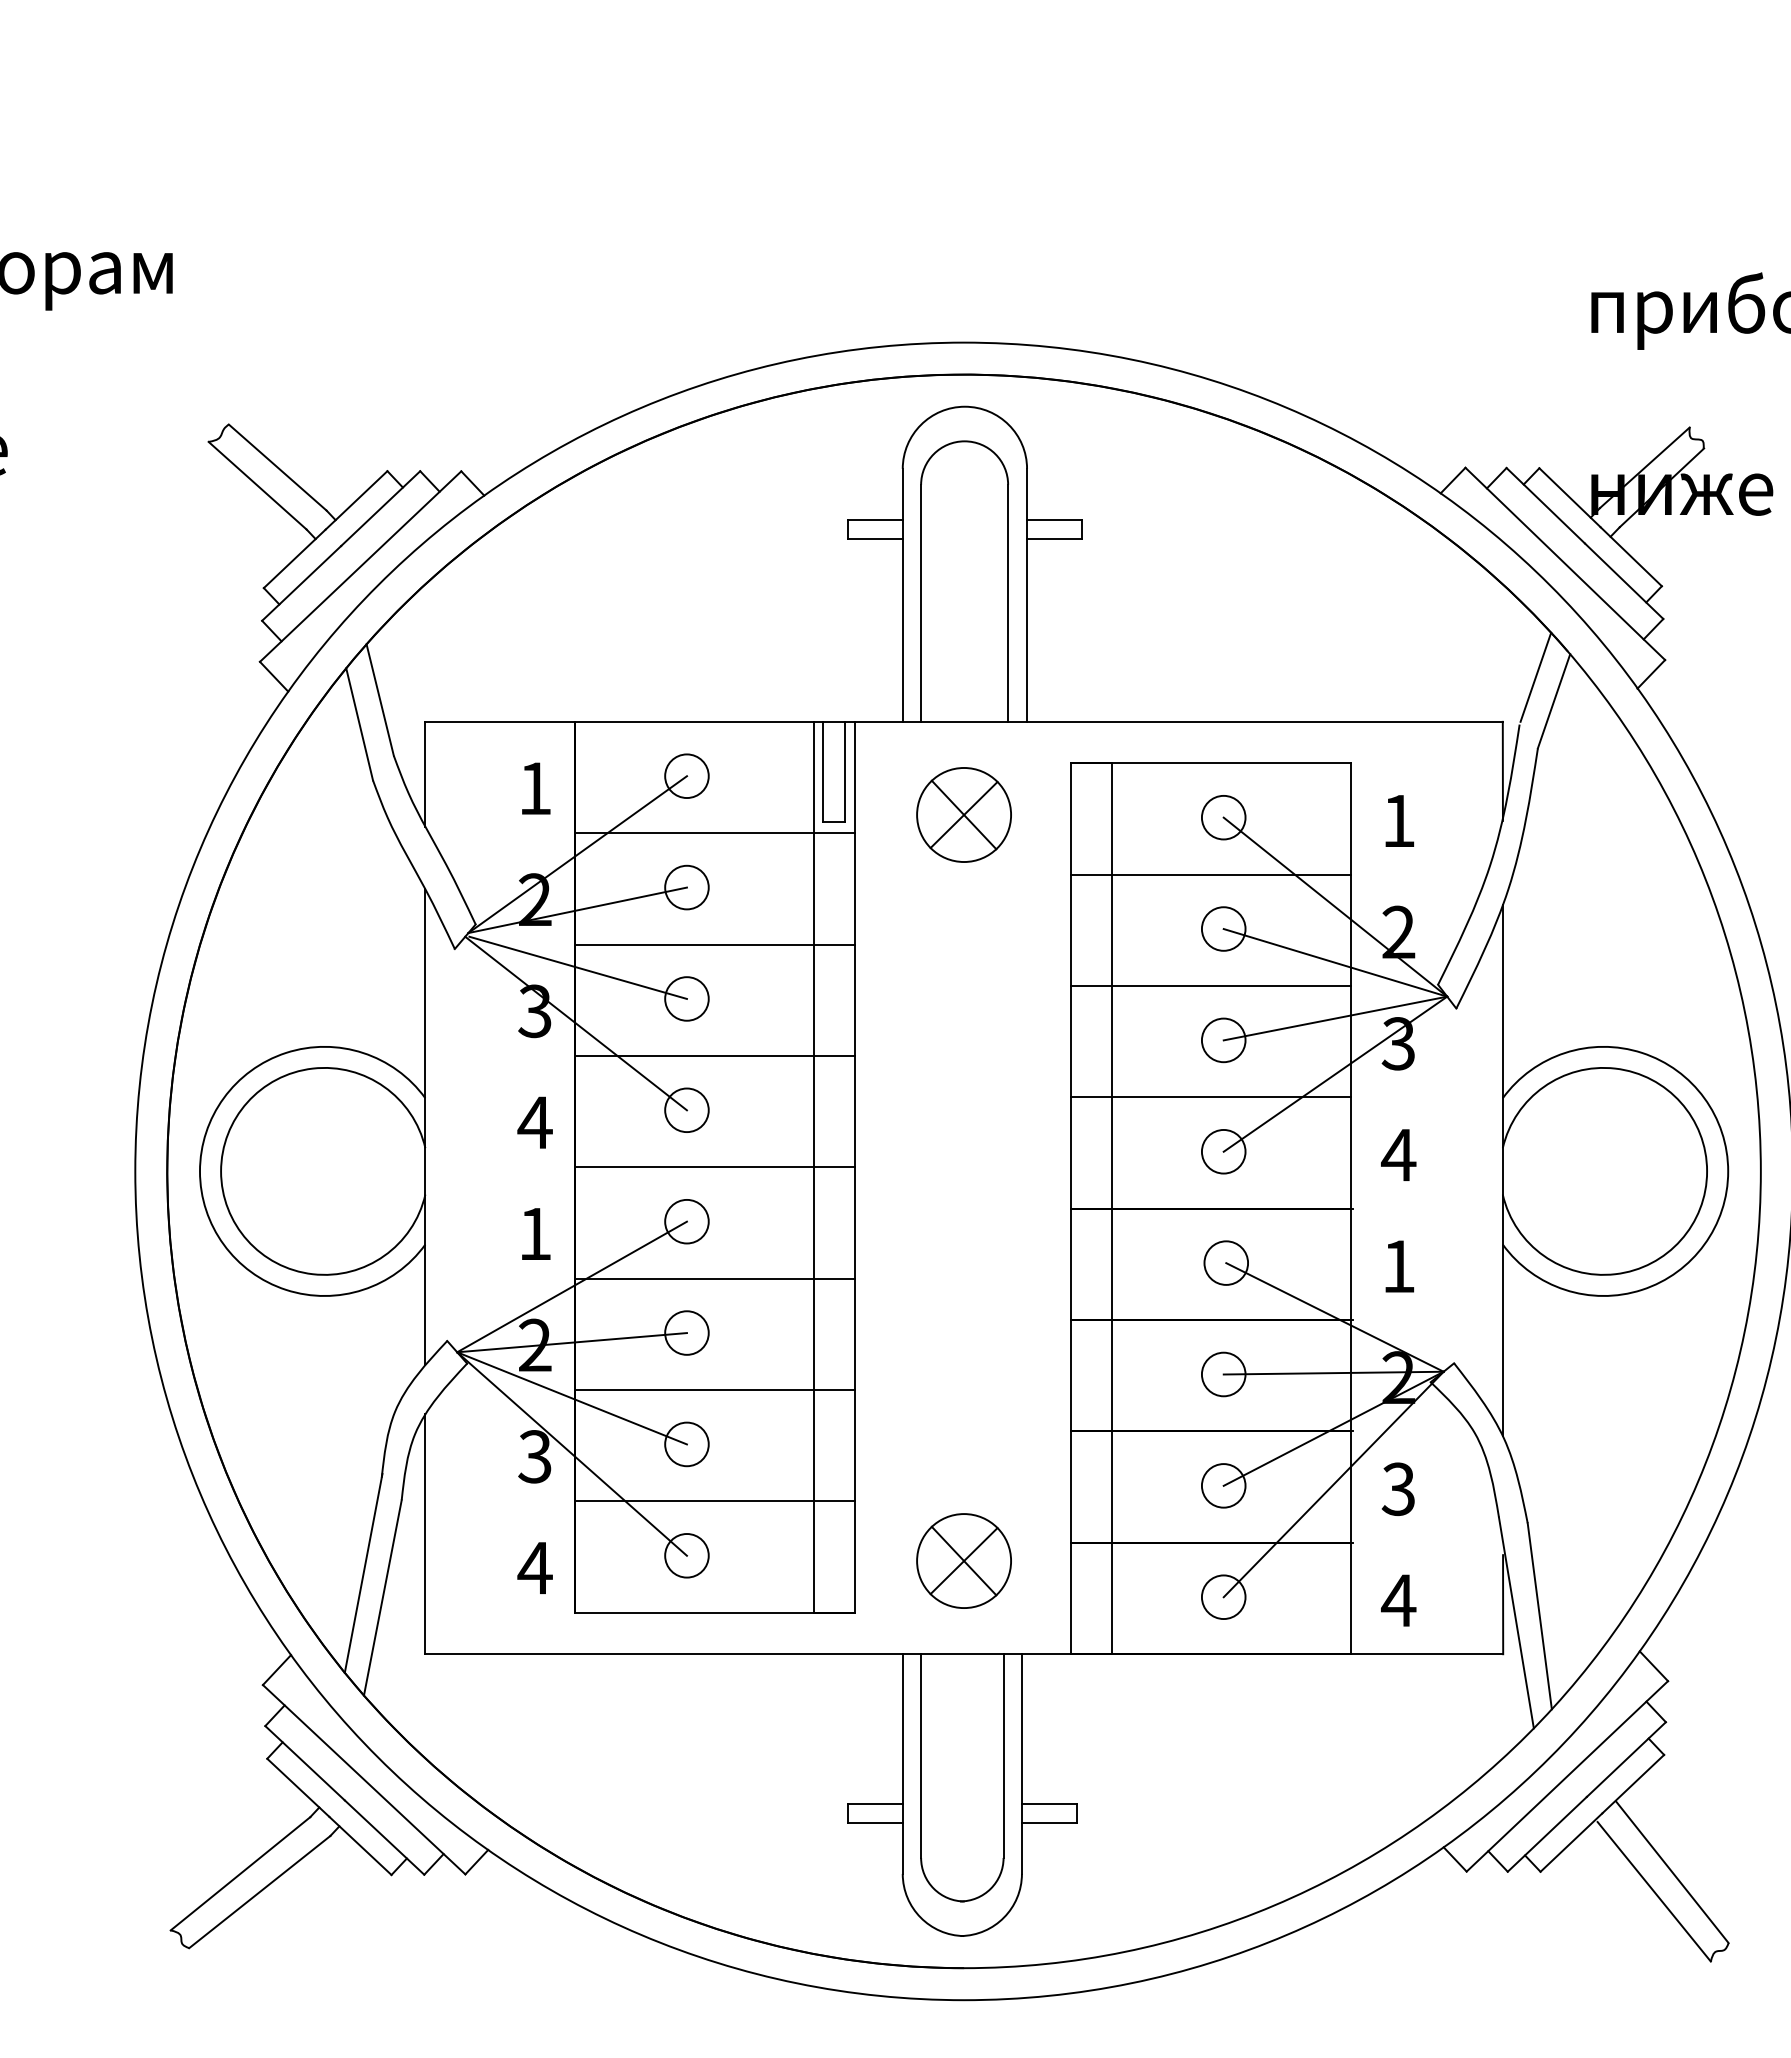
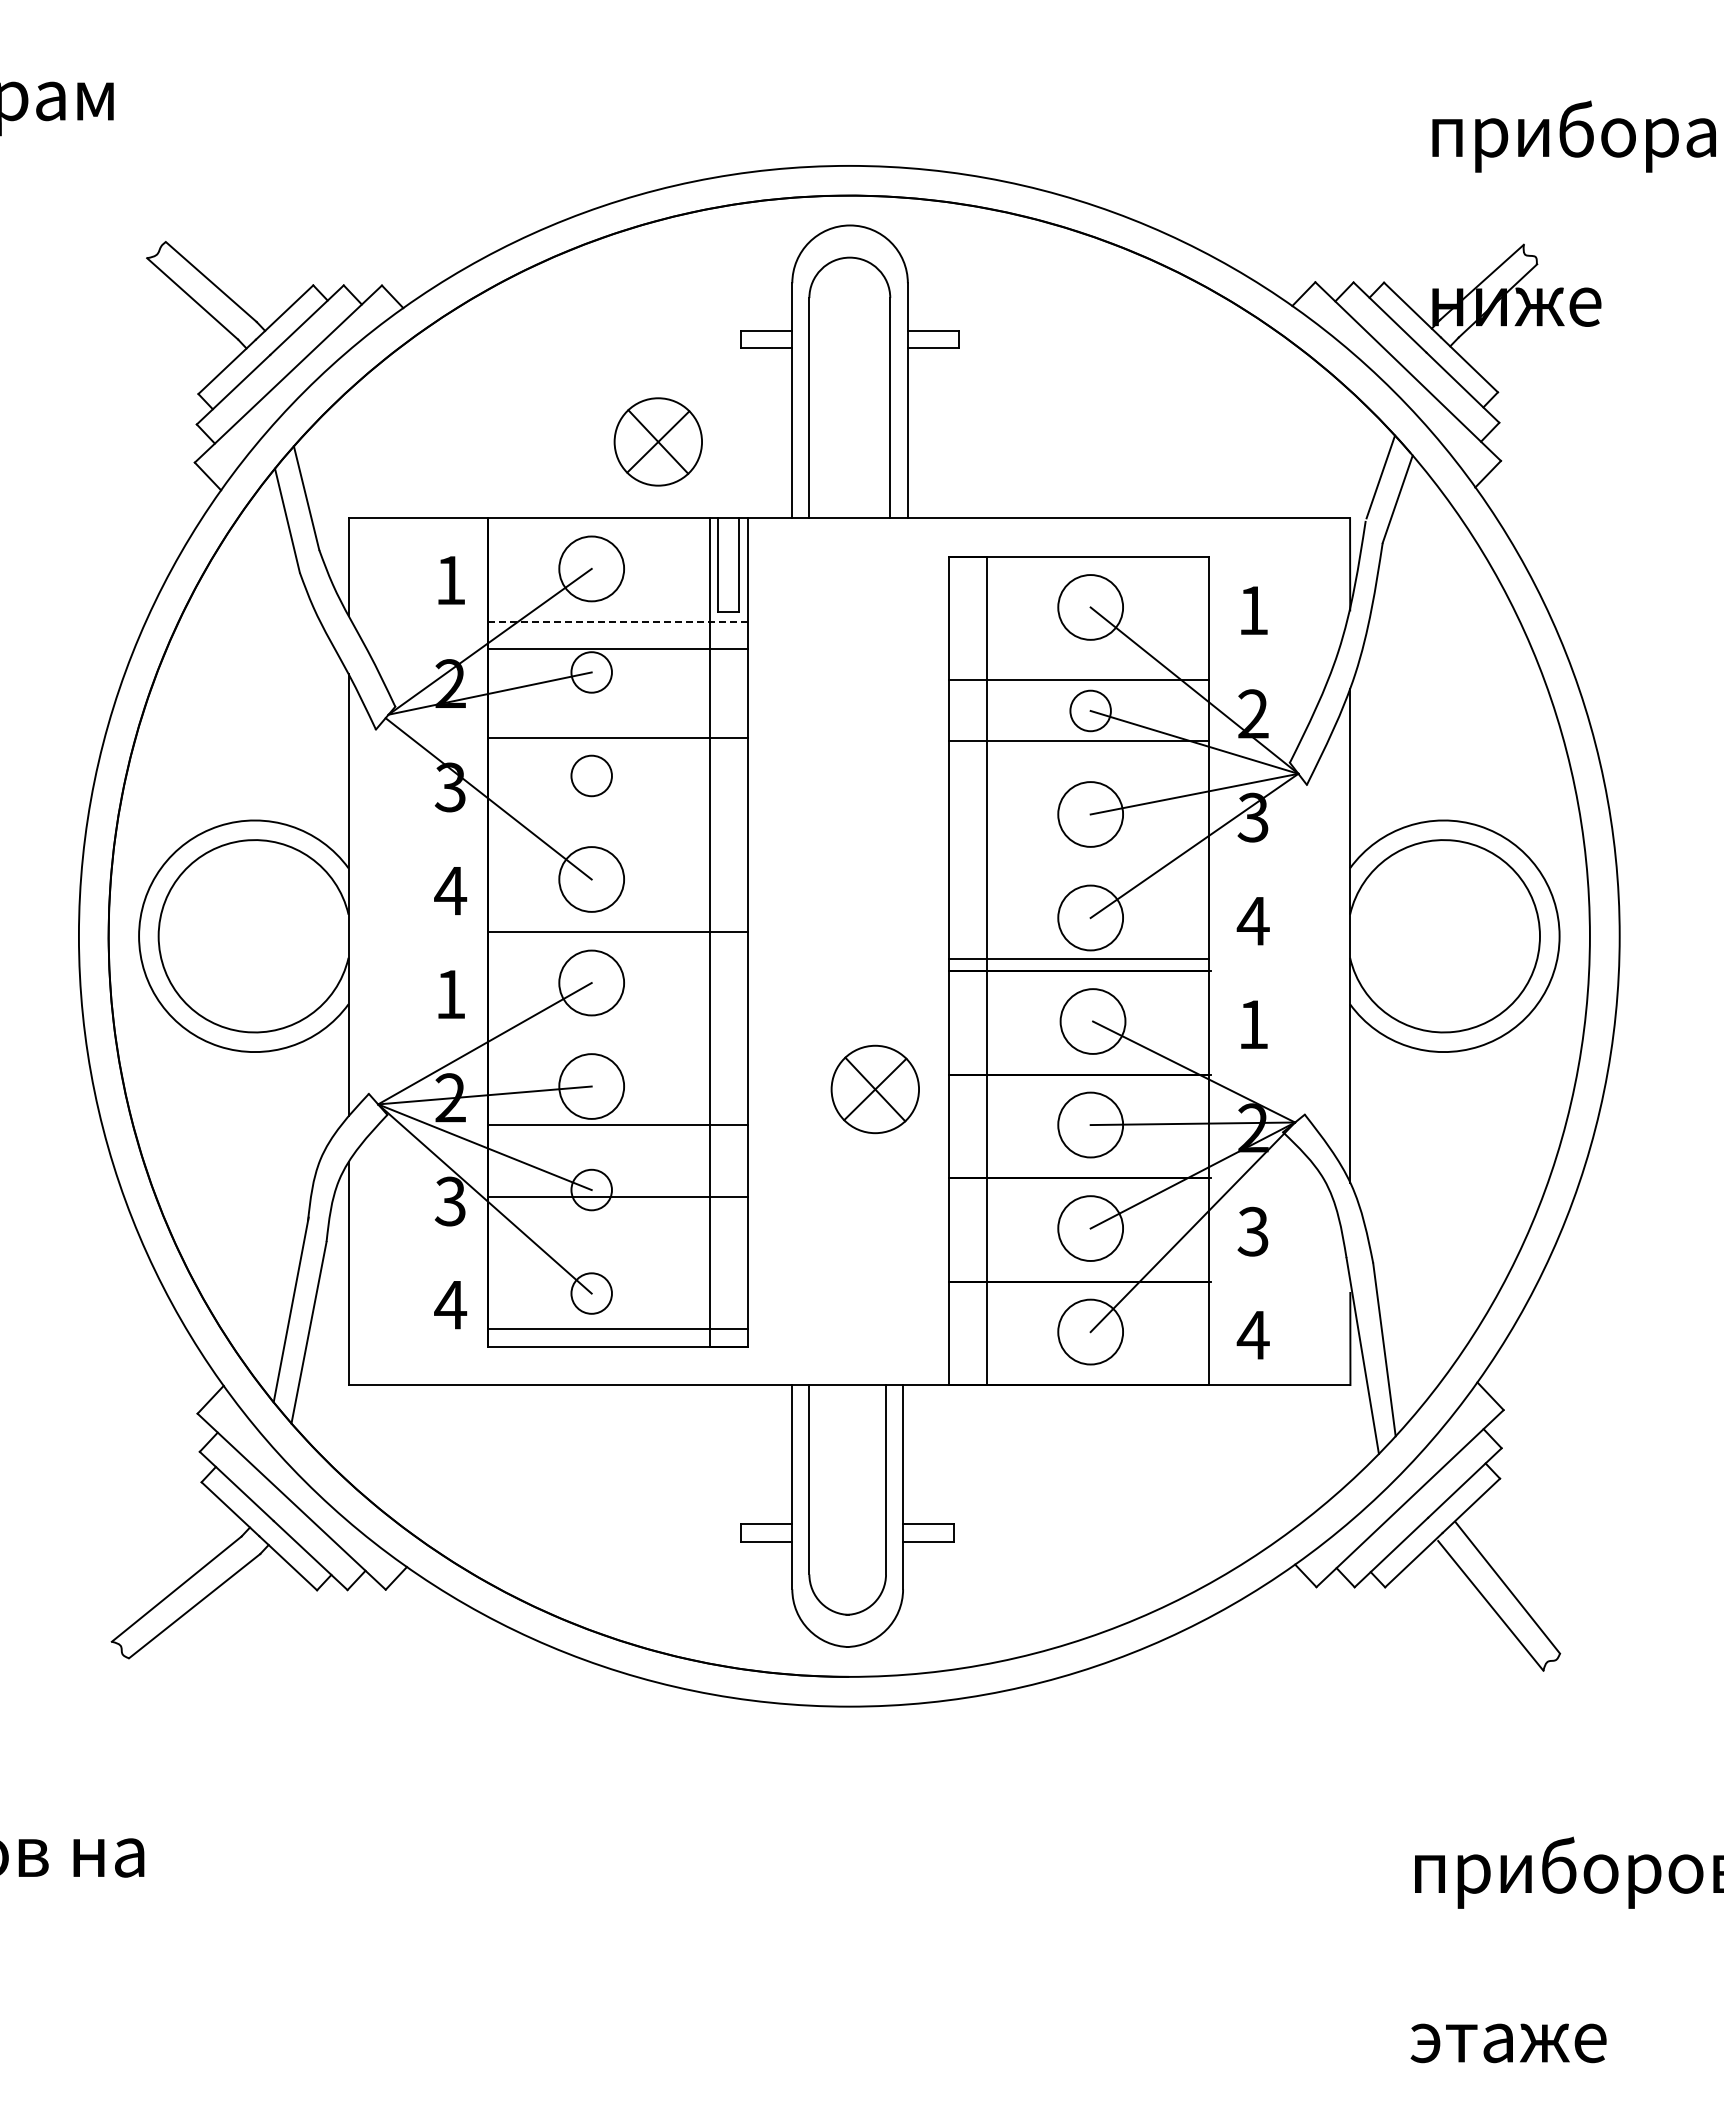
circle: (686, 775) -> (591, 568), size x1.6
part: (963, 814) -> (657, 441), moved
circle: (1223, 817) -> (1090, 607), size x1.6
line: (714, 832) -> (617, 621), solid -> dashed
line: (1210, 874) -> (1078, 741), moved
line: (715, 944) -> (618, 649), moved
line: (578, 967) -> (490, 746), removed
line: (1210, 985) -> (1078, 679), moved
circle: (1223, 1040) -> (1090, 814), size x1.6
line: (715, 1055) -> (618, 737), moved
line: (1210, 1097) -> (1078, 959), moved
circle: (686, 1110) -> (591, 879), size x1.6
circle: (1223, 1151) -> (1090, 917), size x1.6
circle: (686, 1221) -> (591, 982), size x1.6
circle: (1225, 1263) -> (1092, 1021), size x1.6
line: (715, 1278) -> (618, 1124), moved
circle: (686, 1333) -> (591, 1086), size x1.6
circle: (1223, 1373) -> (1090, 1124), size x1.6
line: (715, 1390) -> (618, 1196), moved
circle: (1223, 1485) -> (1090, 1228), size x1.6
line: (715, 1501) -> (618, 1329), moved
part: (963, 1561) -> (874, 1089), moved
circle: (1223, 1596) -> (1090, 1331), size x1.6

